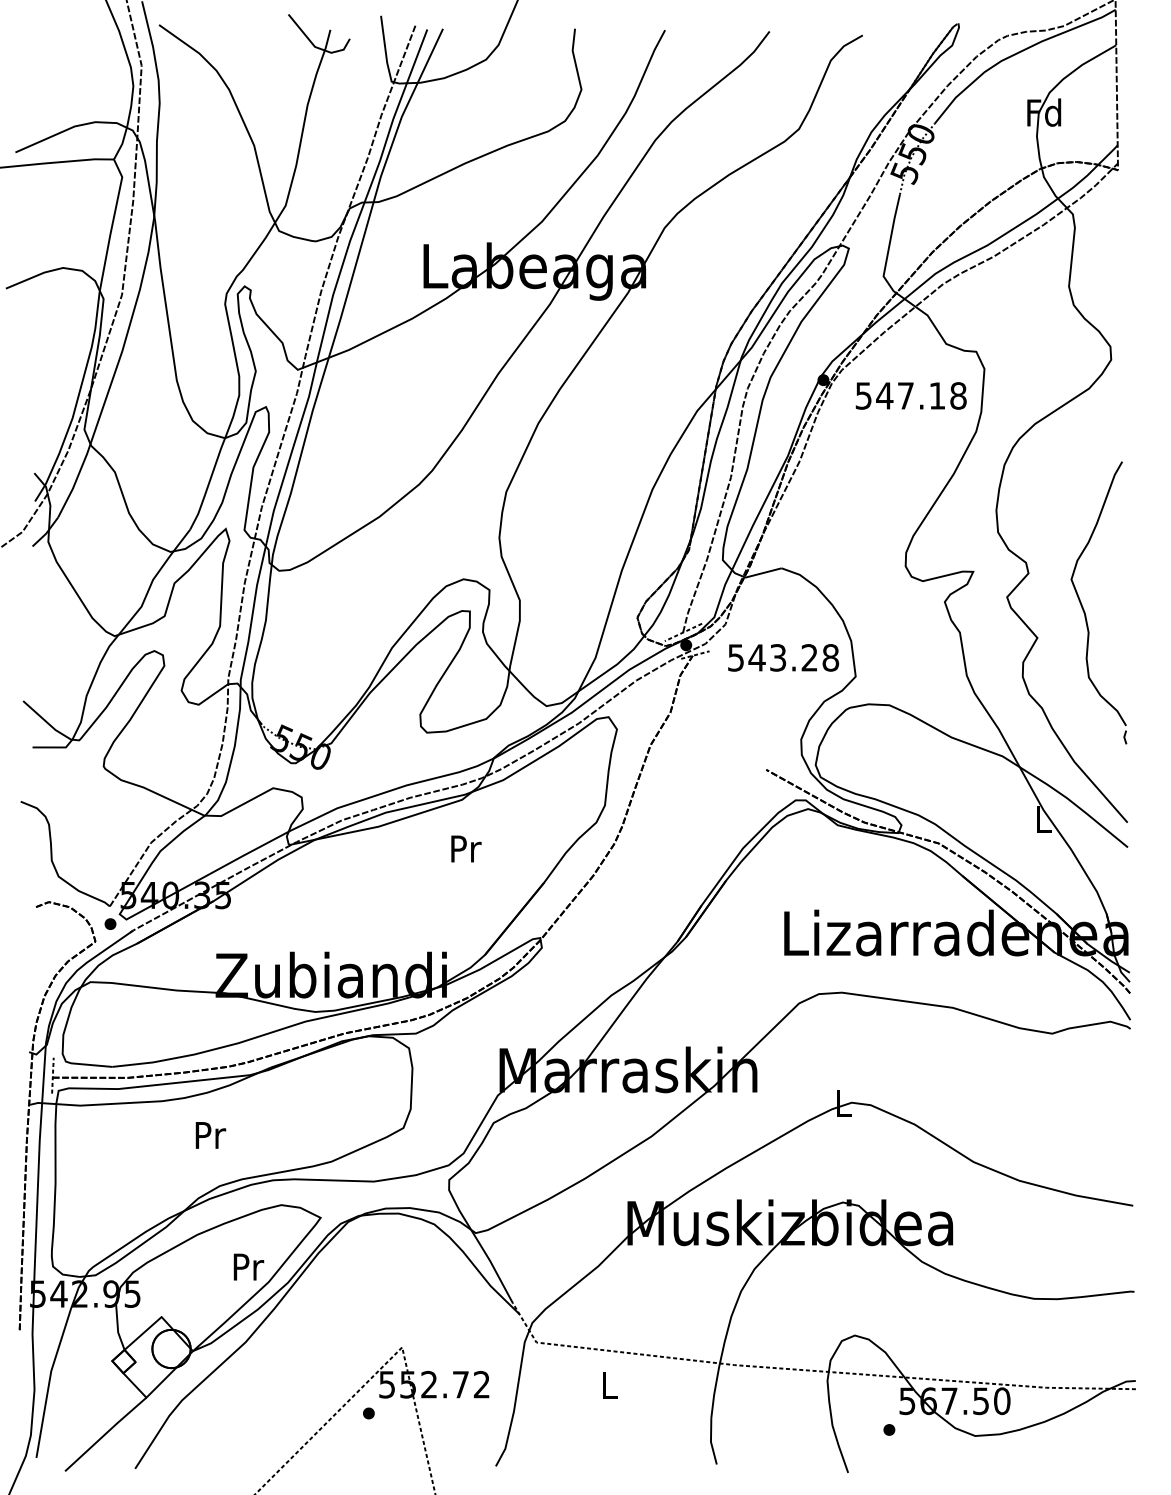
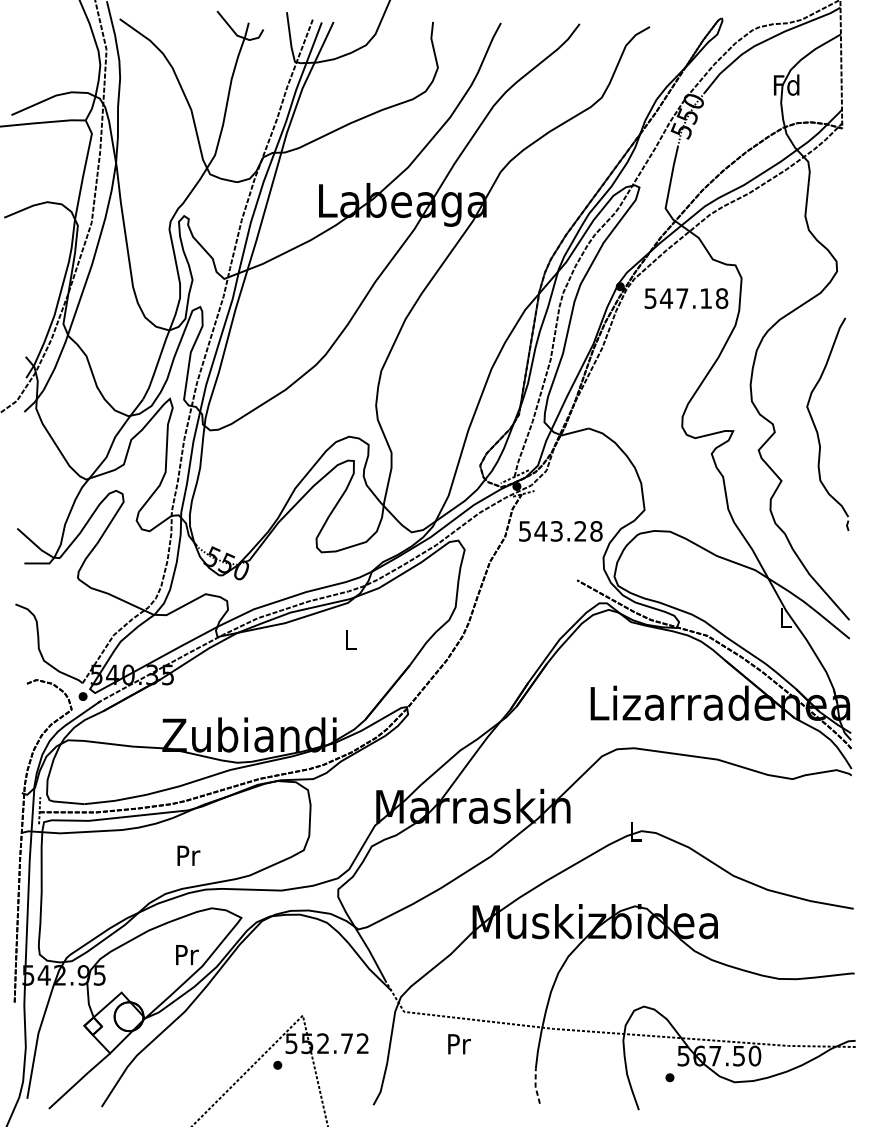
part: (1084, 609) -> (816, 429), moved
text: (783, 657) -> (560, 531), moved
text: (466, 848) -> (351, 639), Pr -> L
text: (210, 1135) -> (188, 855), moved
text: (610, 1385) -> (459, 1044), L -> Pr
line: (710, 1442) -> (535, 1087), solid -> dashed

